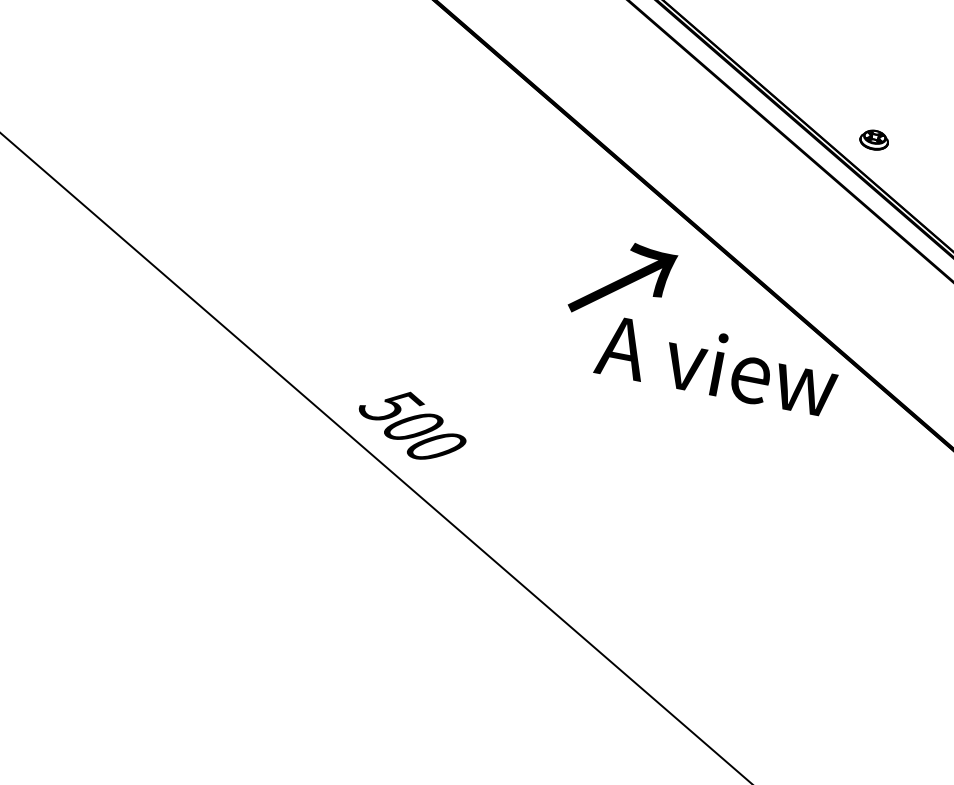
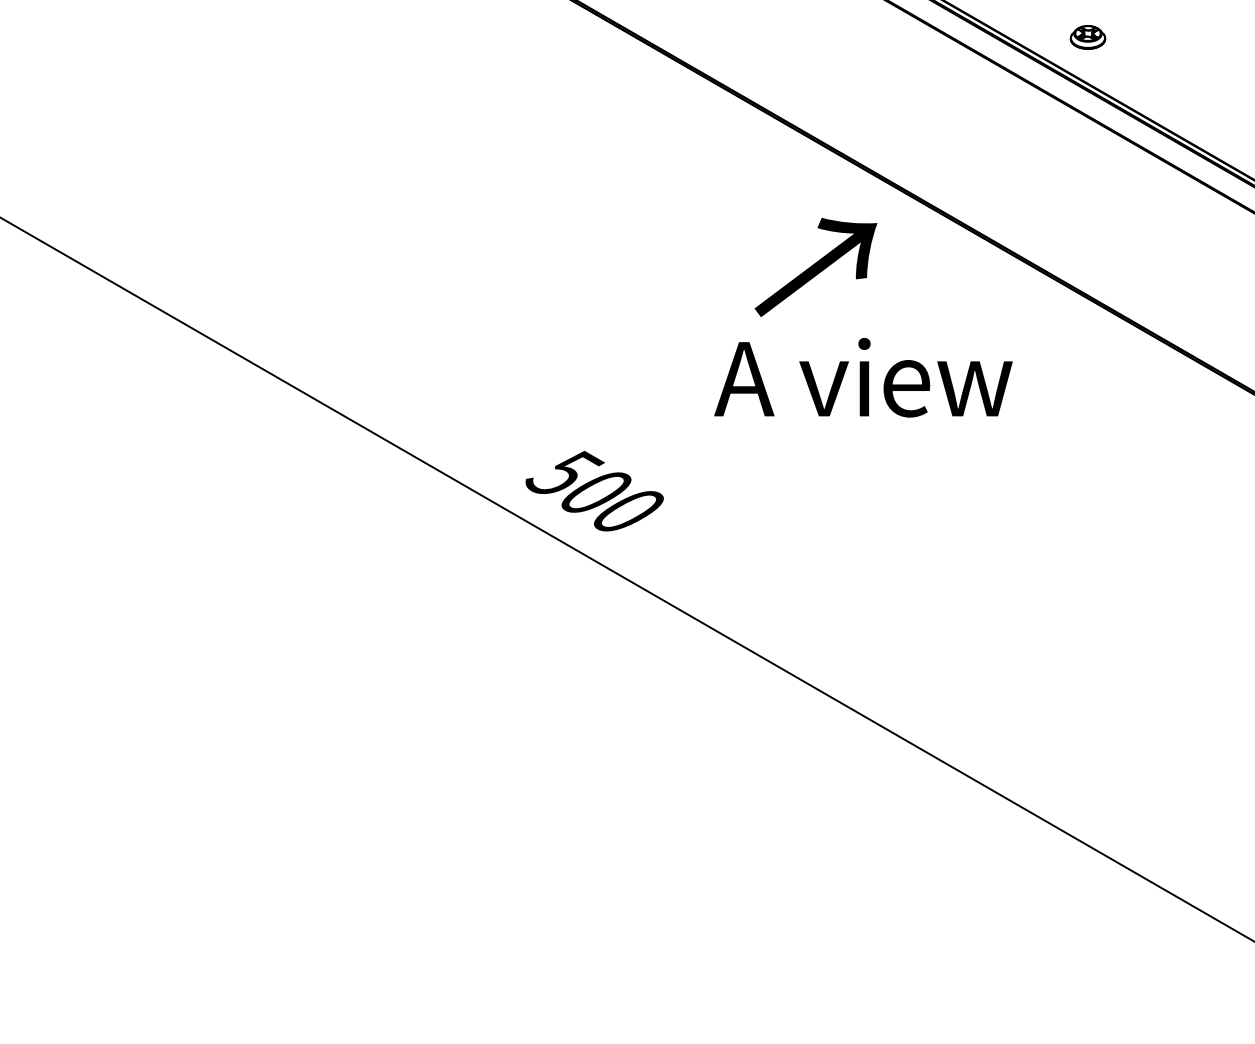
text: (717, 364) -> (863, 377), moved

